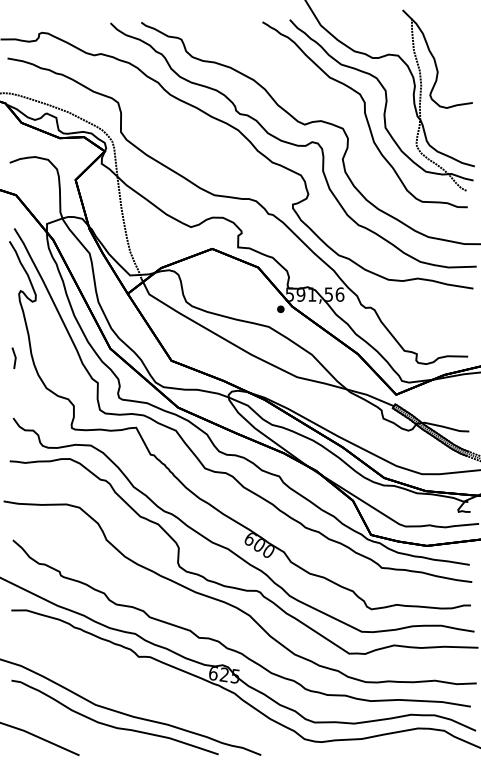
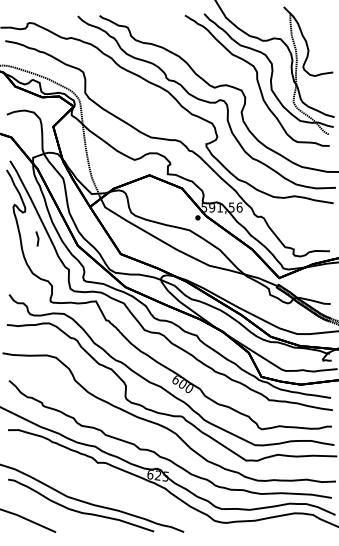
line: (14, 357) -> (37, 238), moved

